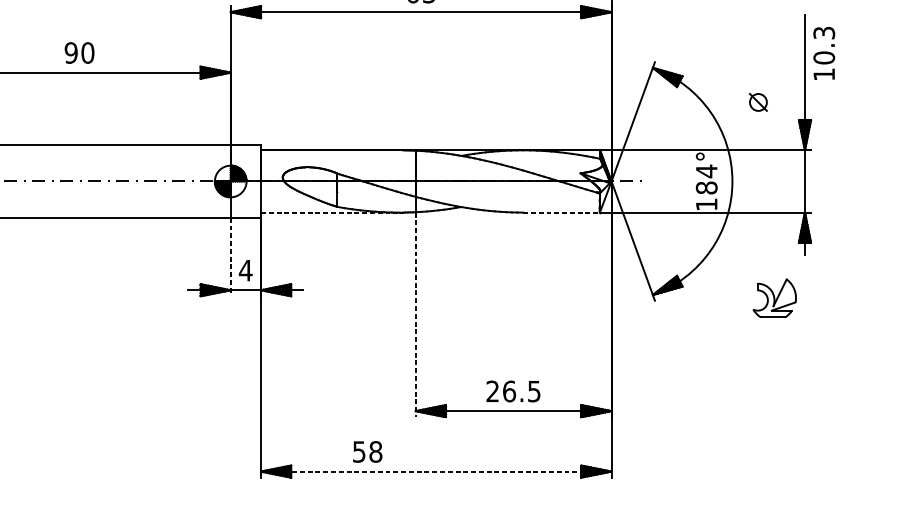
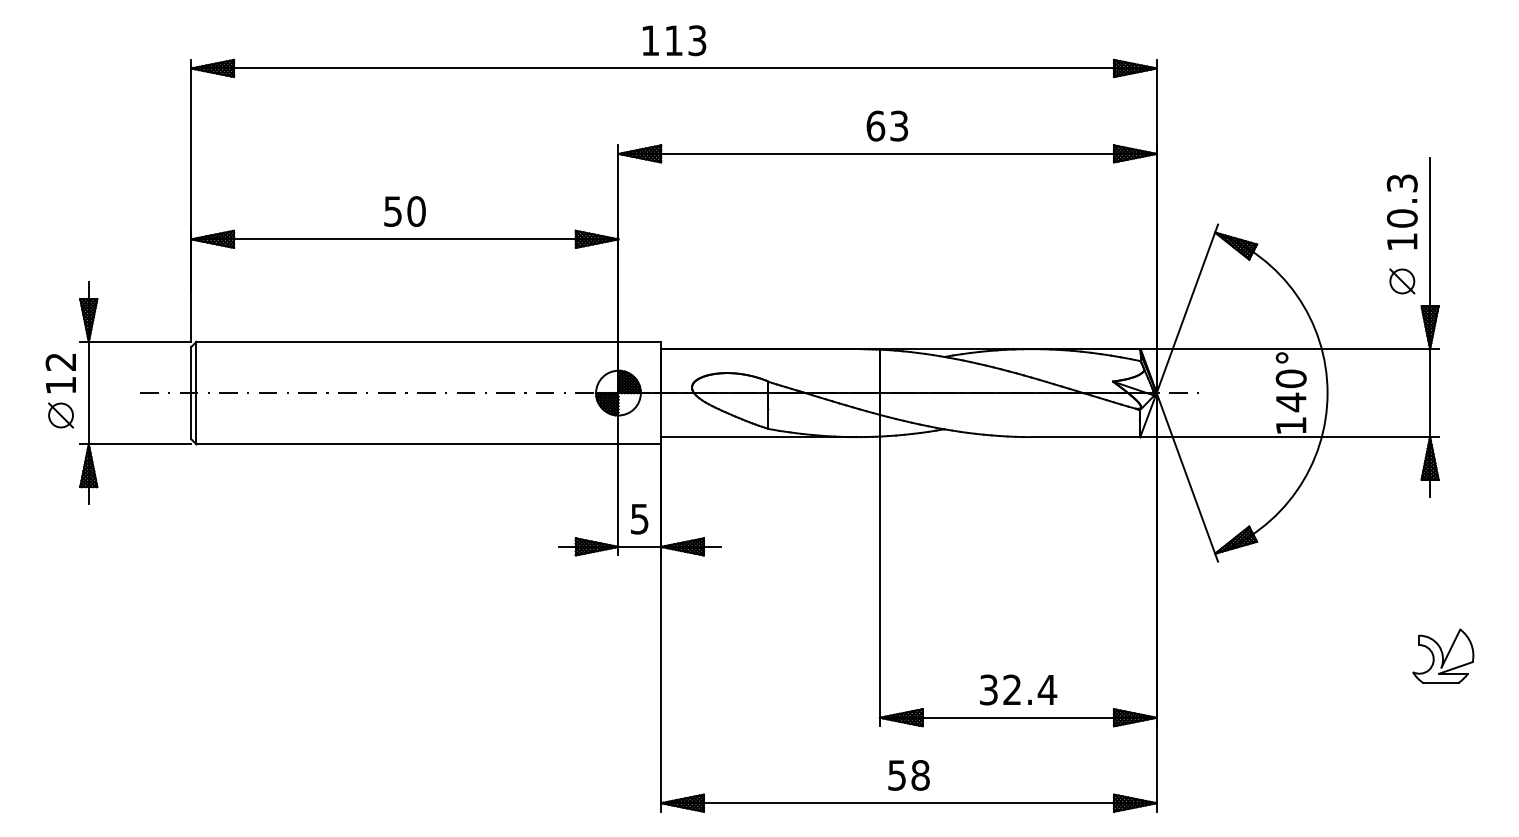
text: (70, 52) -> (392, 211), 90 -> 50
text: (823, 52) -> (1401, 211), moved
part: (758, 102) -> (1402, 281), moved
text: (706, 179) -> (1290, 390), 184° -> 140°
line: (330, 212) -> (759, 437), dashed -> solid
line: (561, 212) -> (1086, 437), dashed -> solid
line: (230, 256) -> (618, 499), dashed -> solid
text: (245, 270) -> (639, 519), 4 -> 5
part: (774, 297) -> (1443, 655), moved
line: (415, 314) -> (879, 581), dashed -> solid
text: (513, 391) -> (1018, 689), 26.5 -> 32.4
text: (367, 451) -> (908, 775), moved
line: (435, 471) -> (908, 803), dashed -> solid

